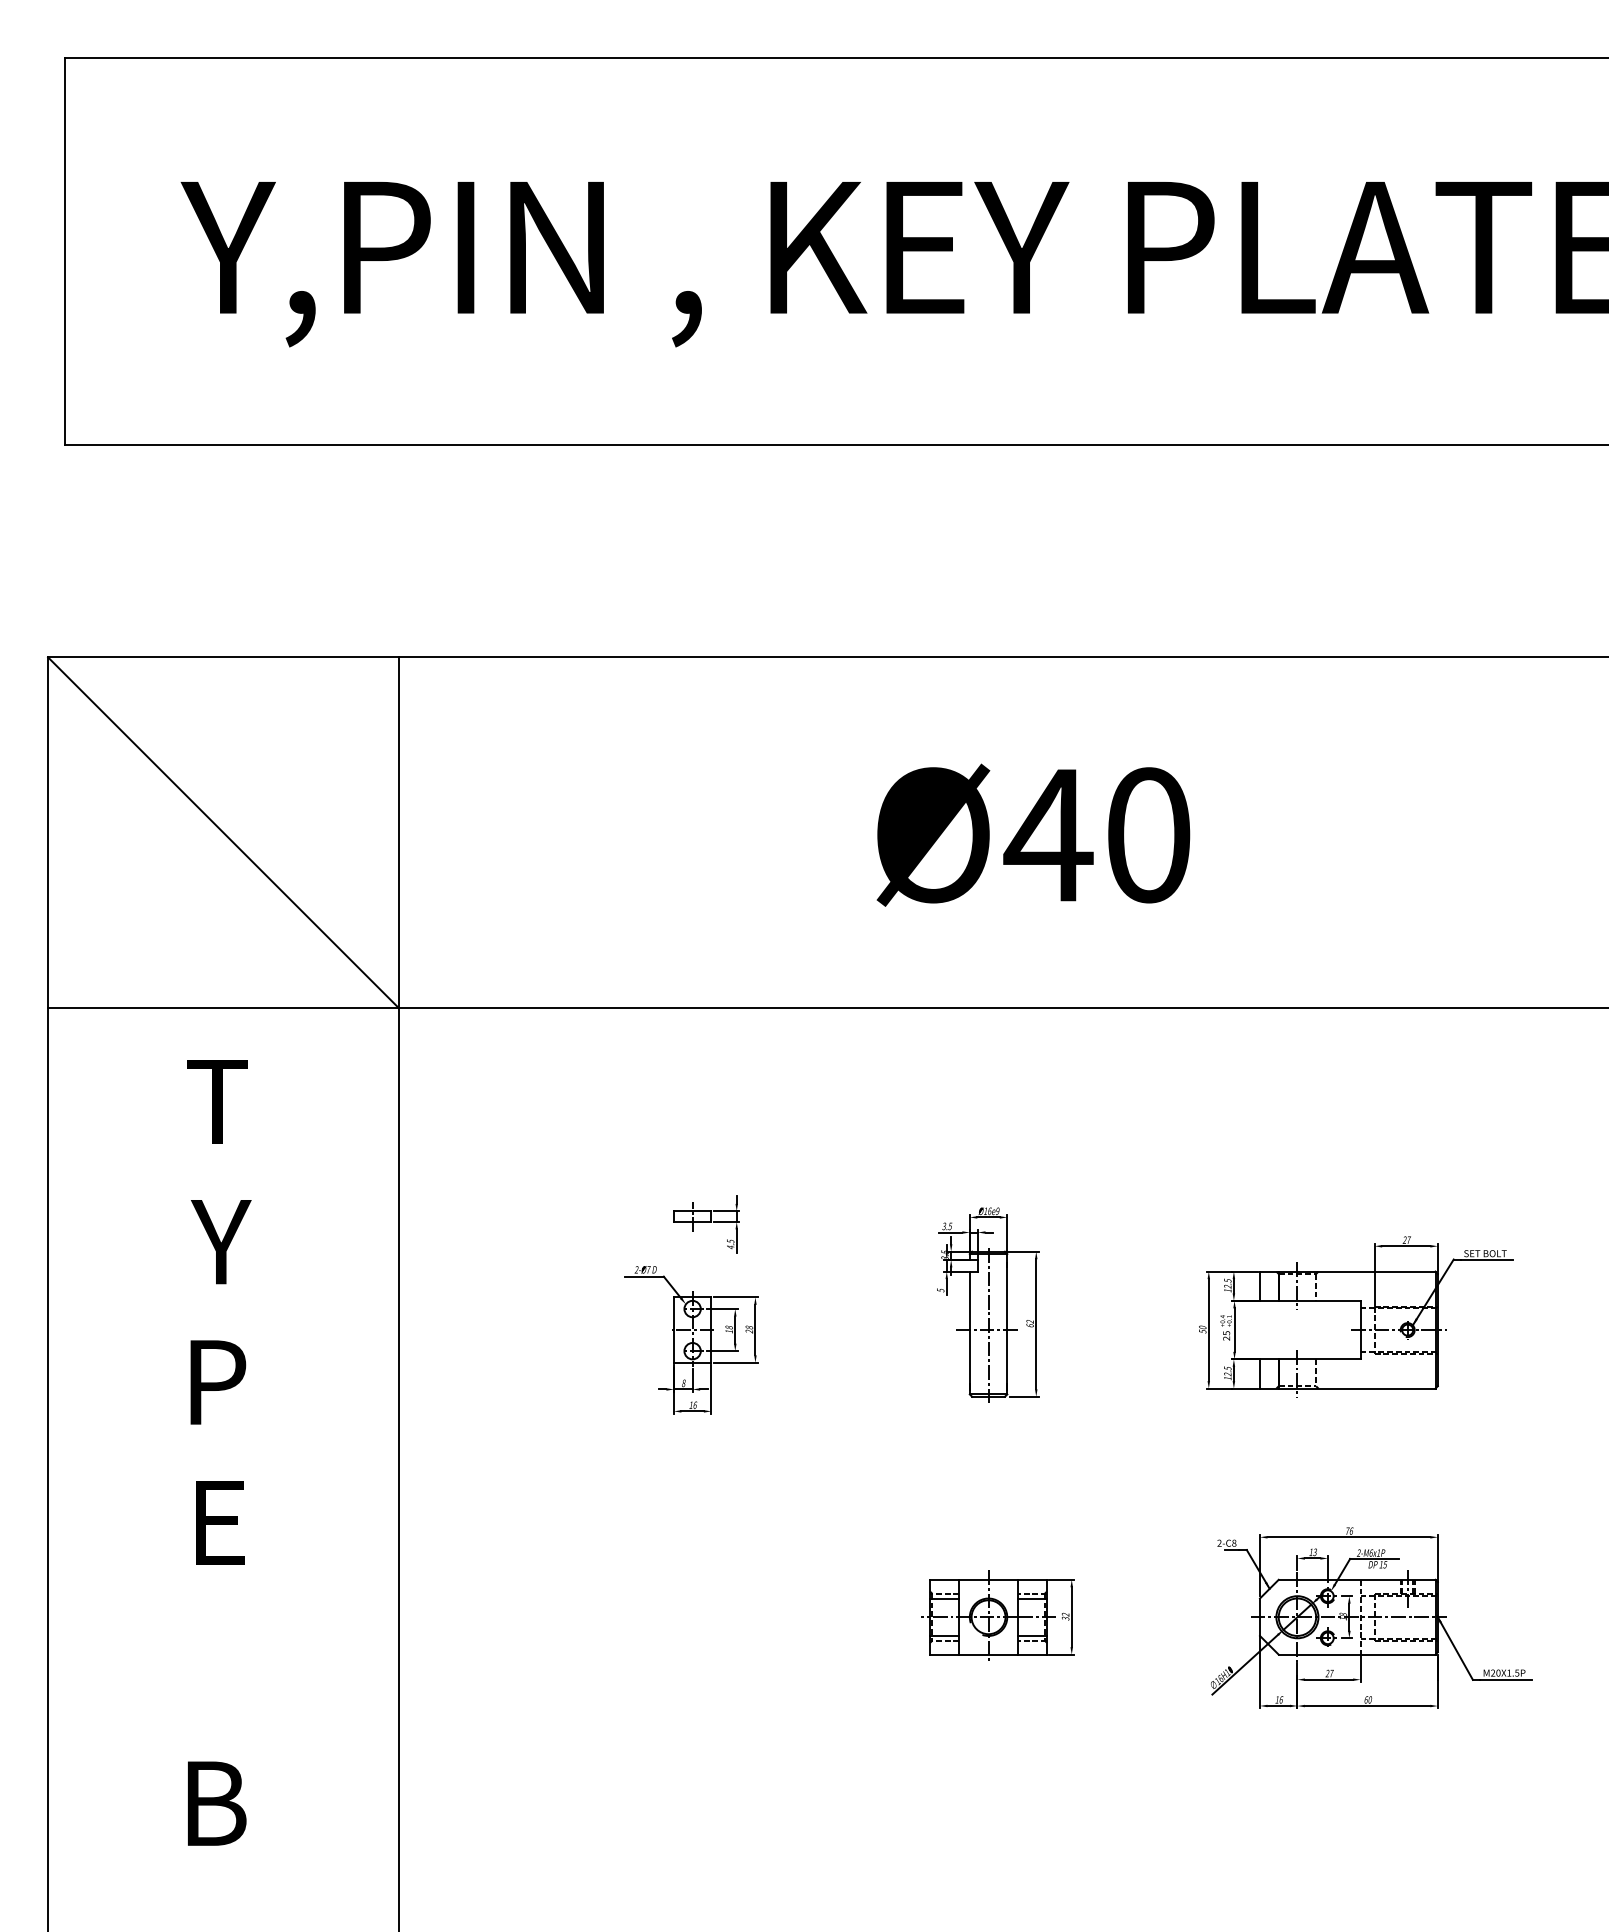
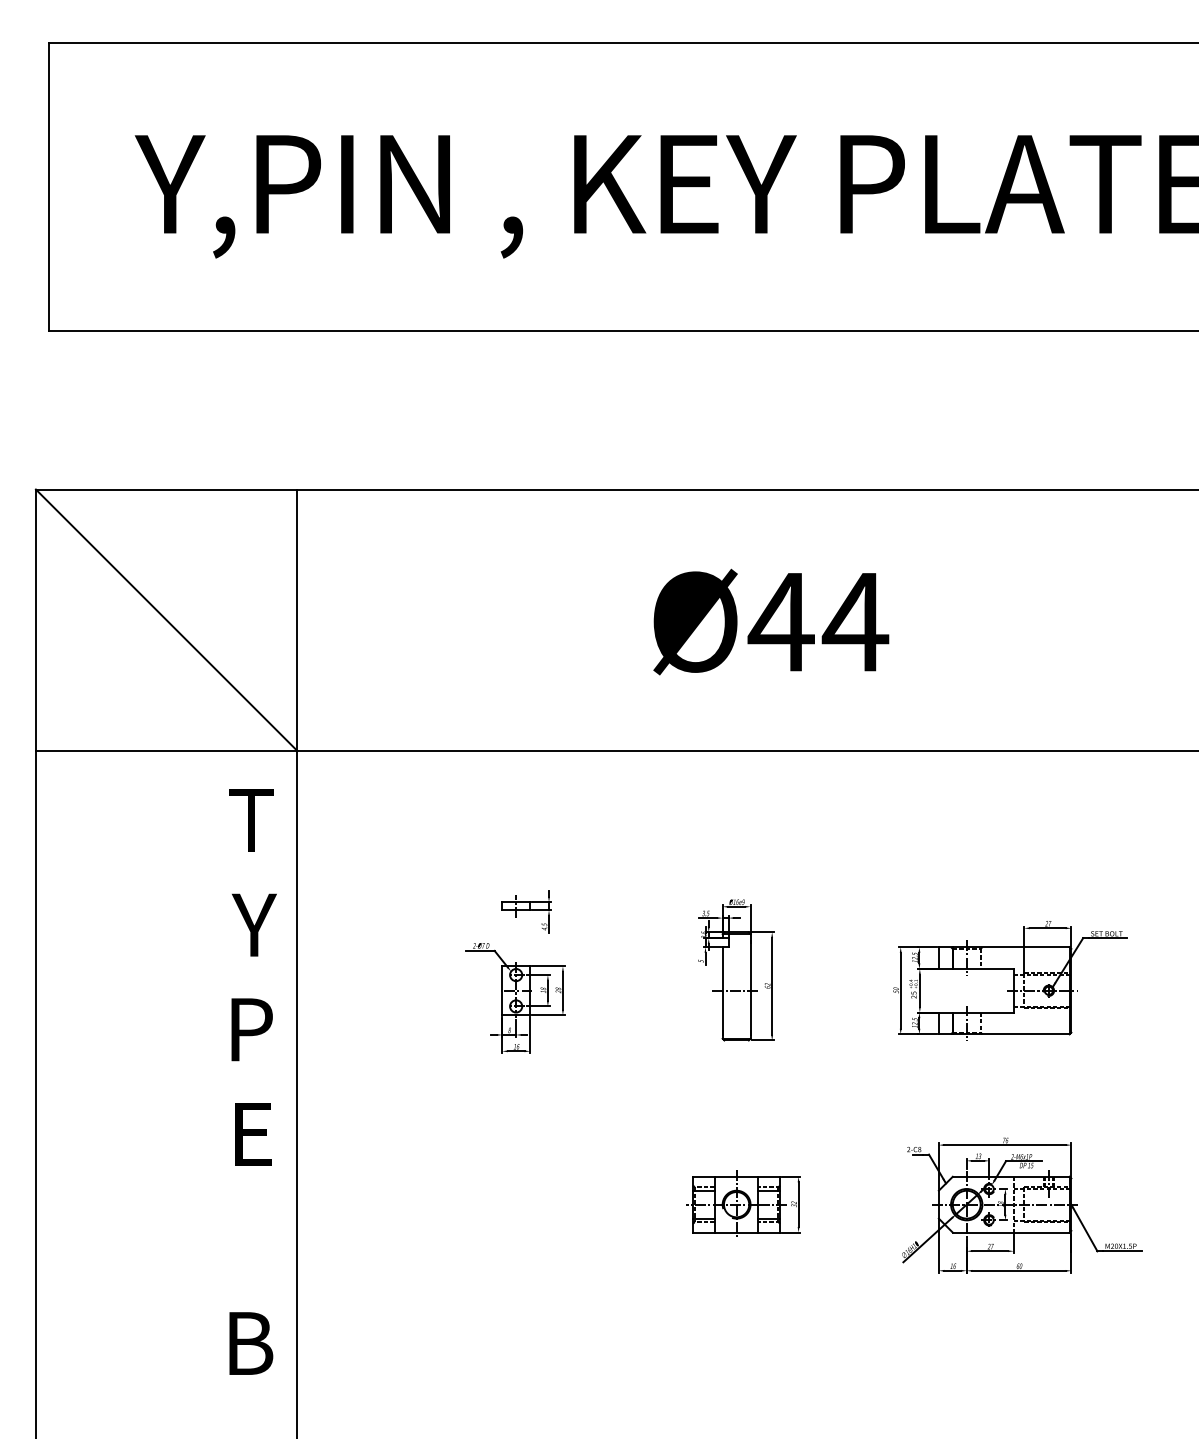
text: (1148, 835) -> (855, 622), Ø40 -> Ø44
line: (988, 1324) -> (736, 986), removed
text: (219, 1452) -> (253, 1081), moved

